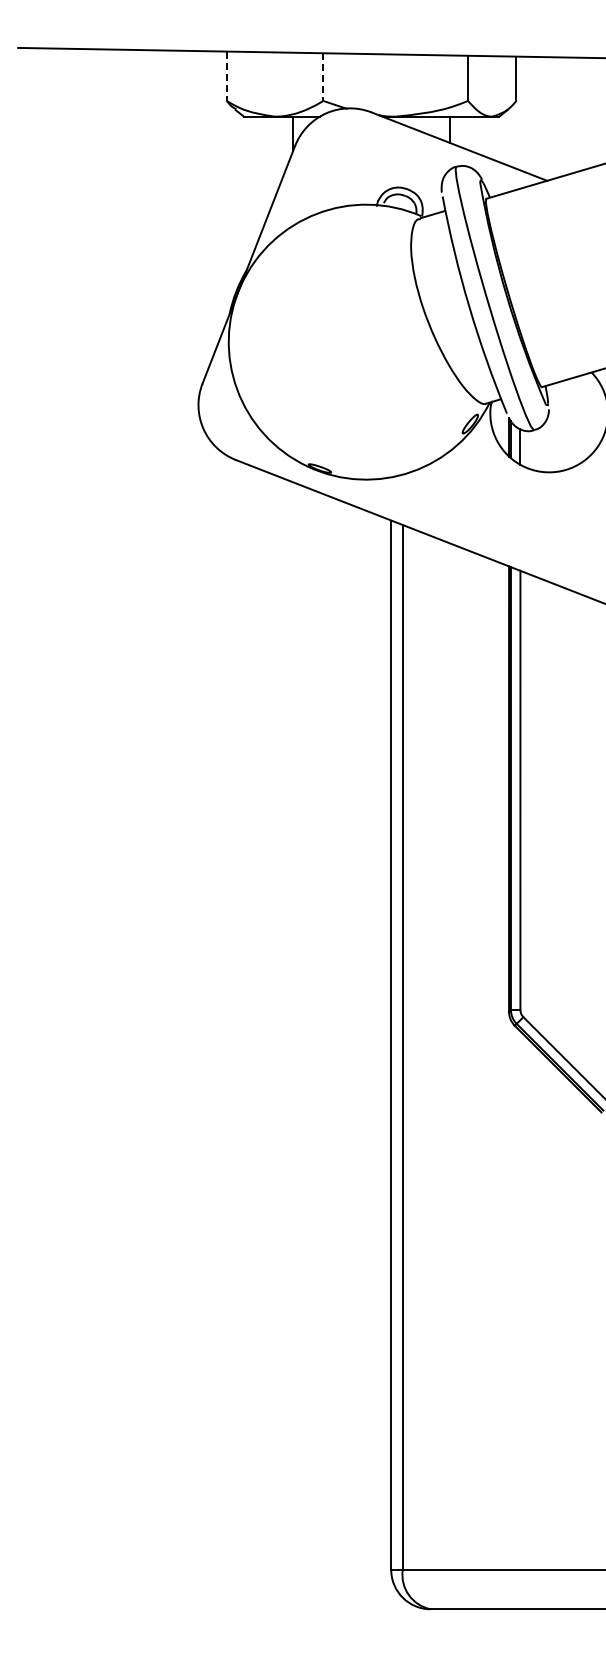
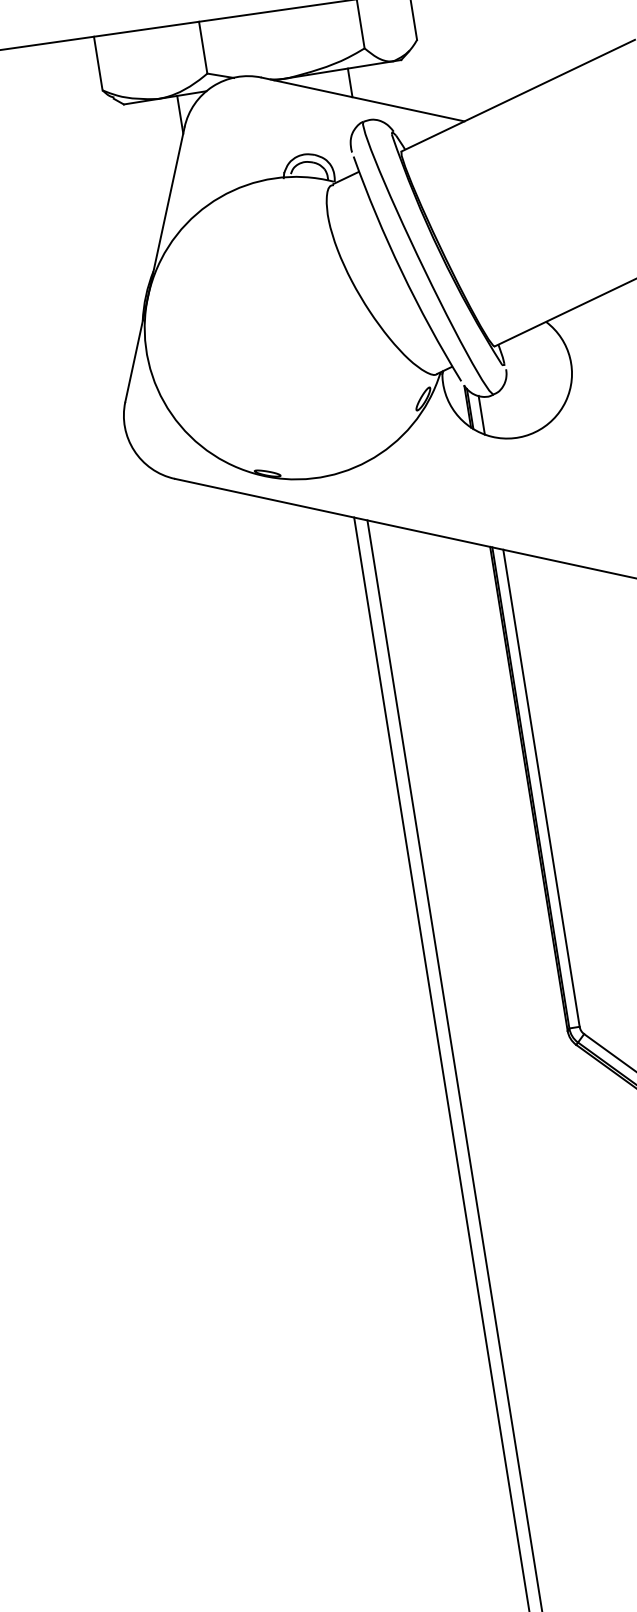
line: (226, 76) -> (97, 63), dashed -> solid
line: (323, 77) -> (203, 48), dashed -> solid

